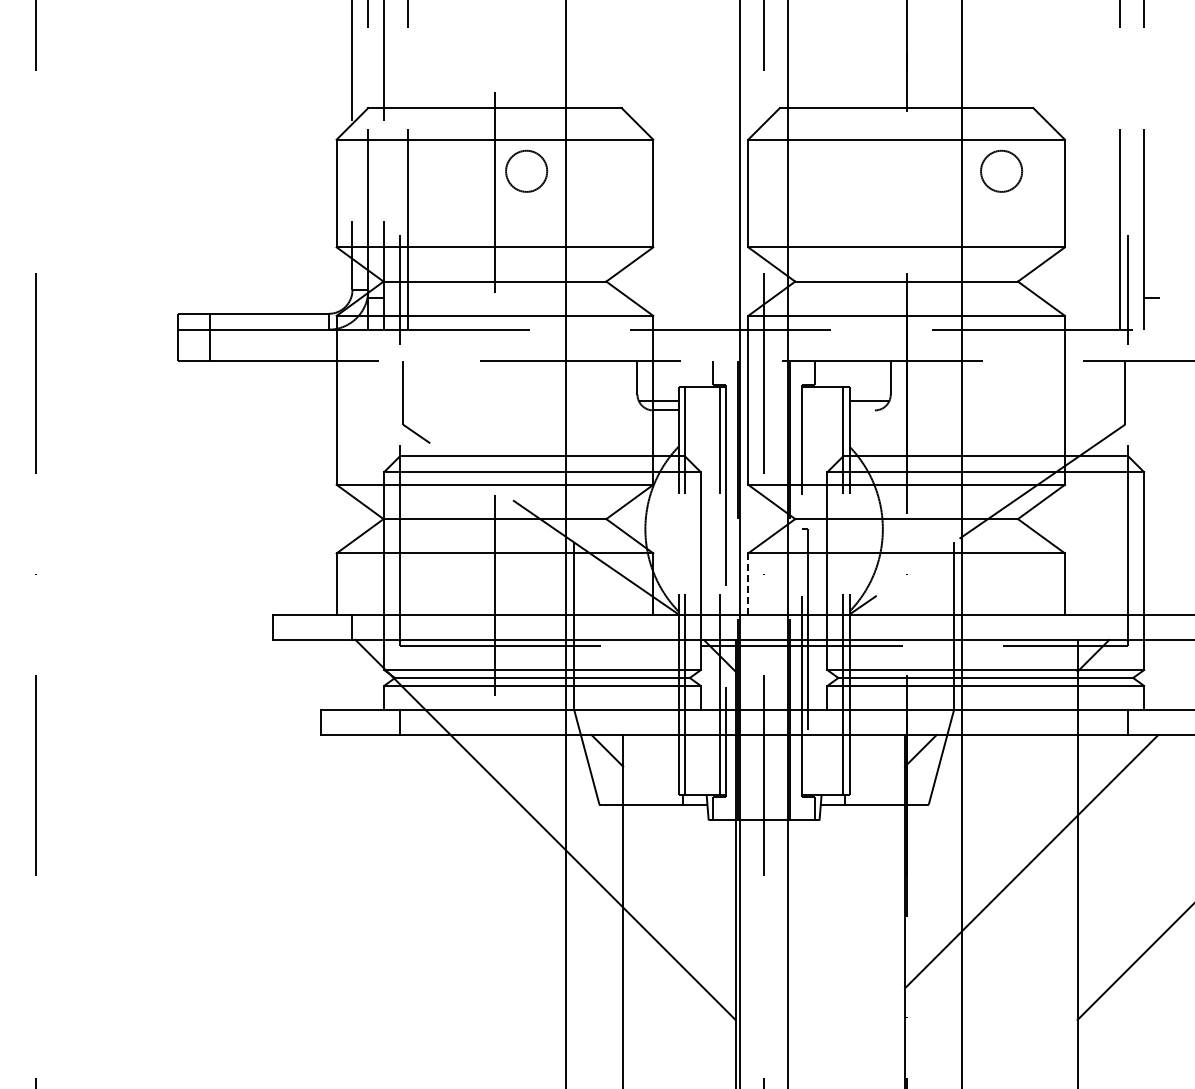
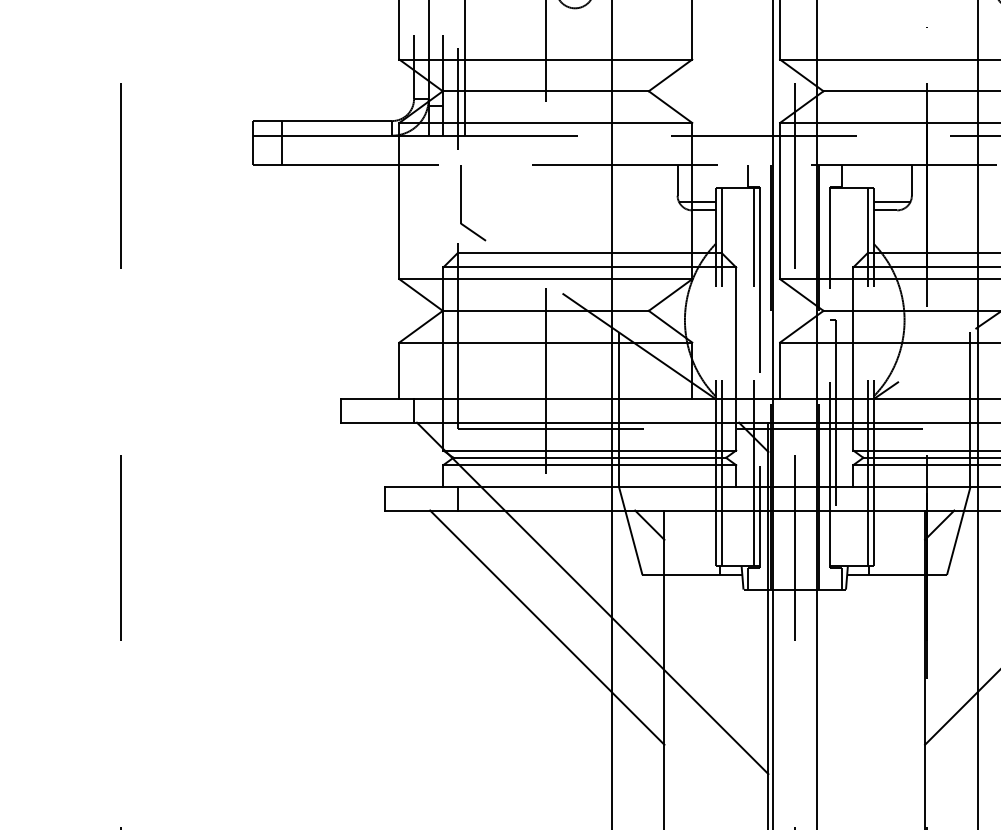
line: (861, 410) -> (884, 210), added
line: (748, 584) -> (780, 371), dashed -> solid
line: (496, 861) -> (547, 627), added

